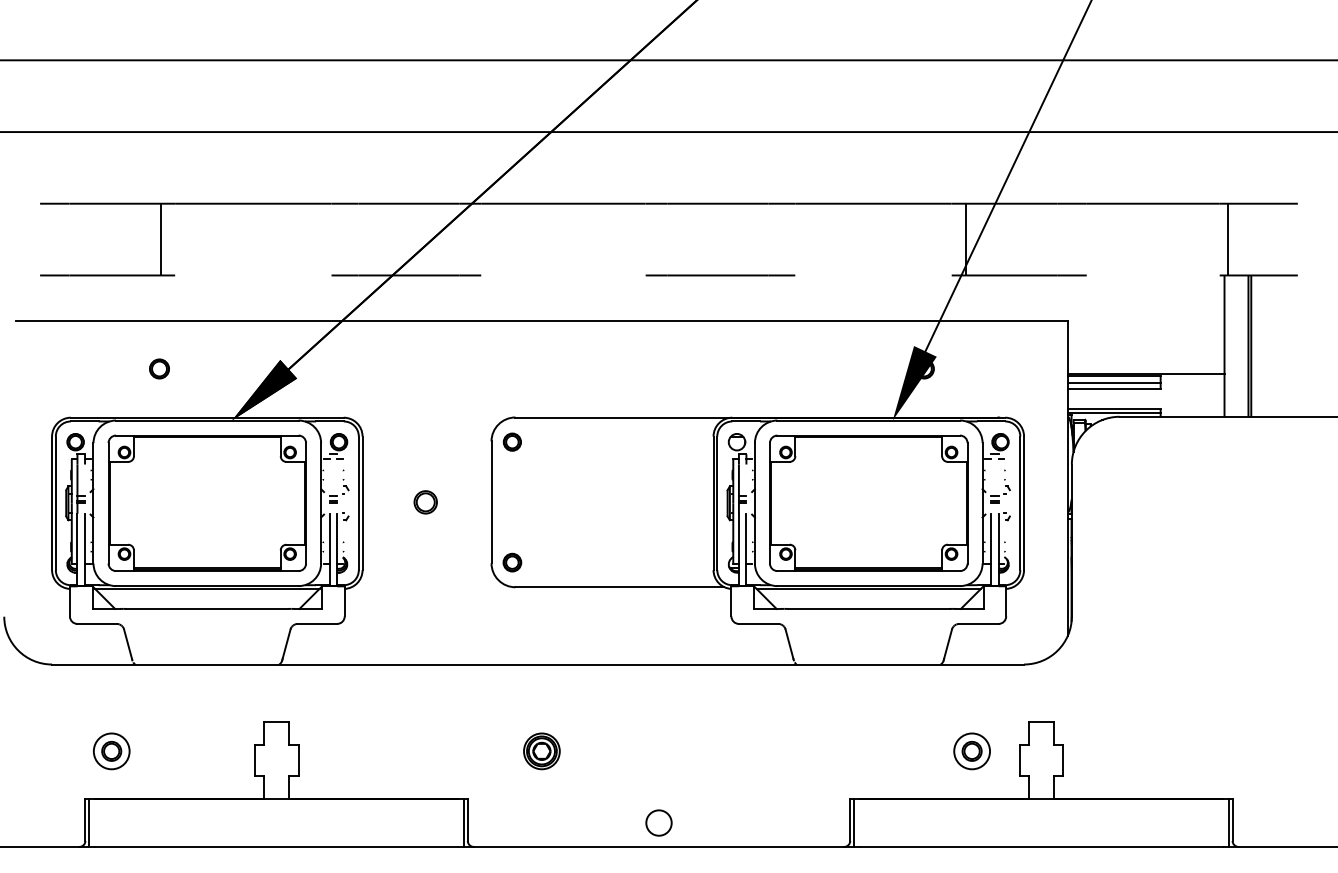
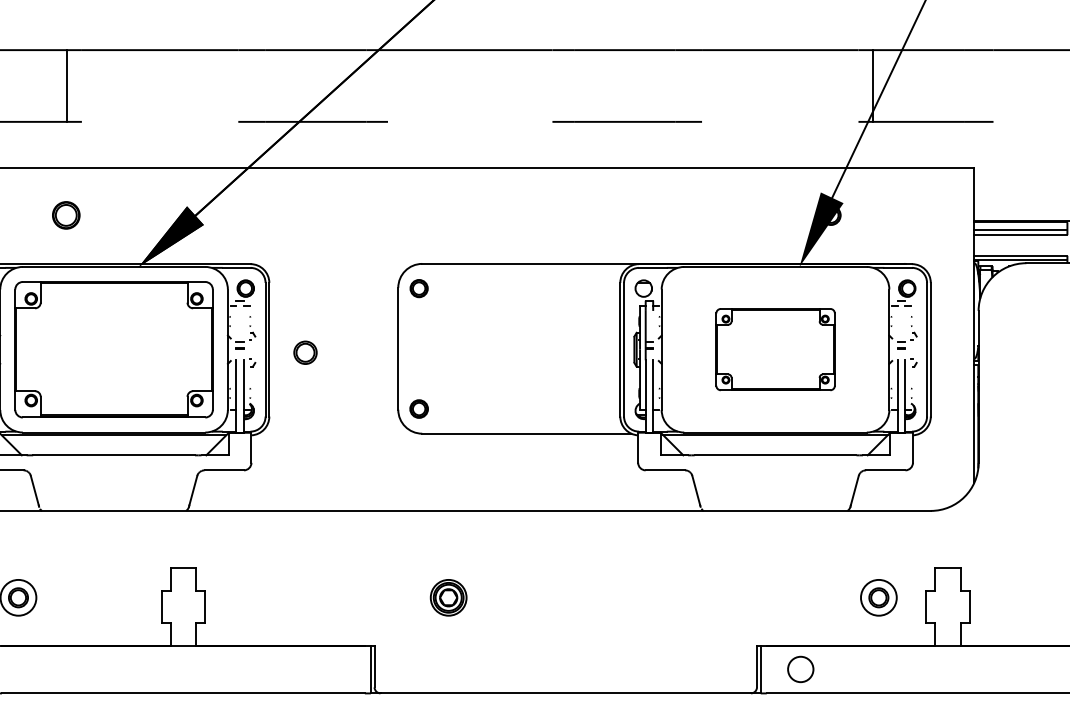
part: (159, 368) -> (66, 214), size x1.4
part: (425, 502) -> (305, 352), moved
part: (868, 502) -> (775, 348), size x0.6
circle: (658, 822) -> (800, 668), moved

